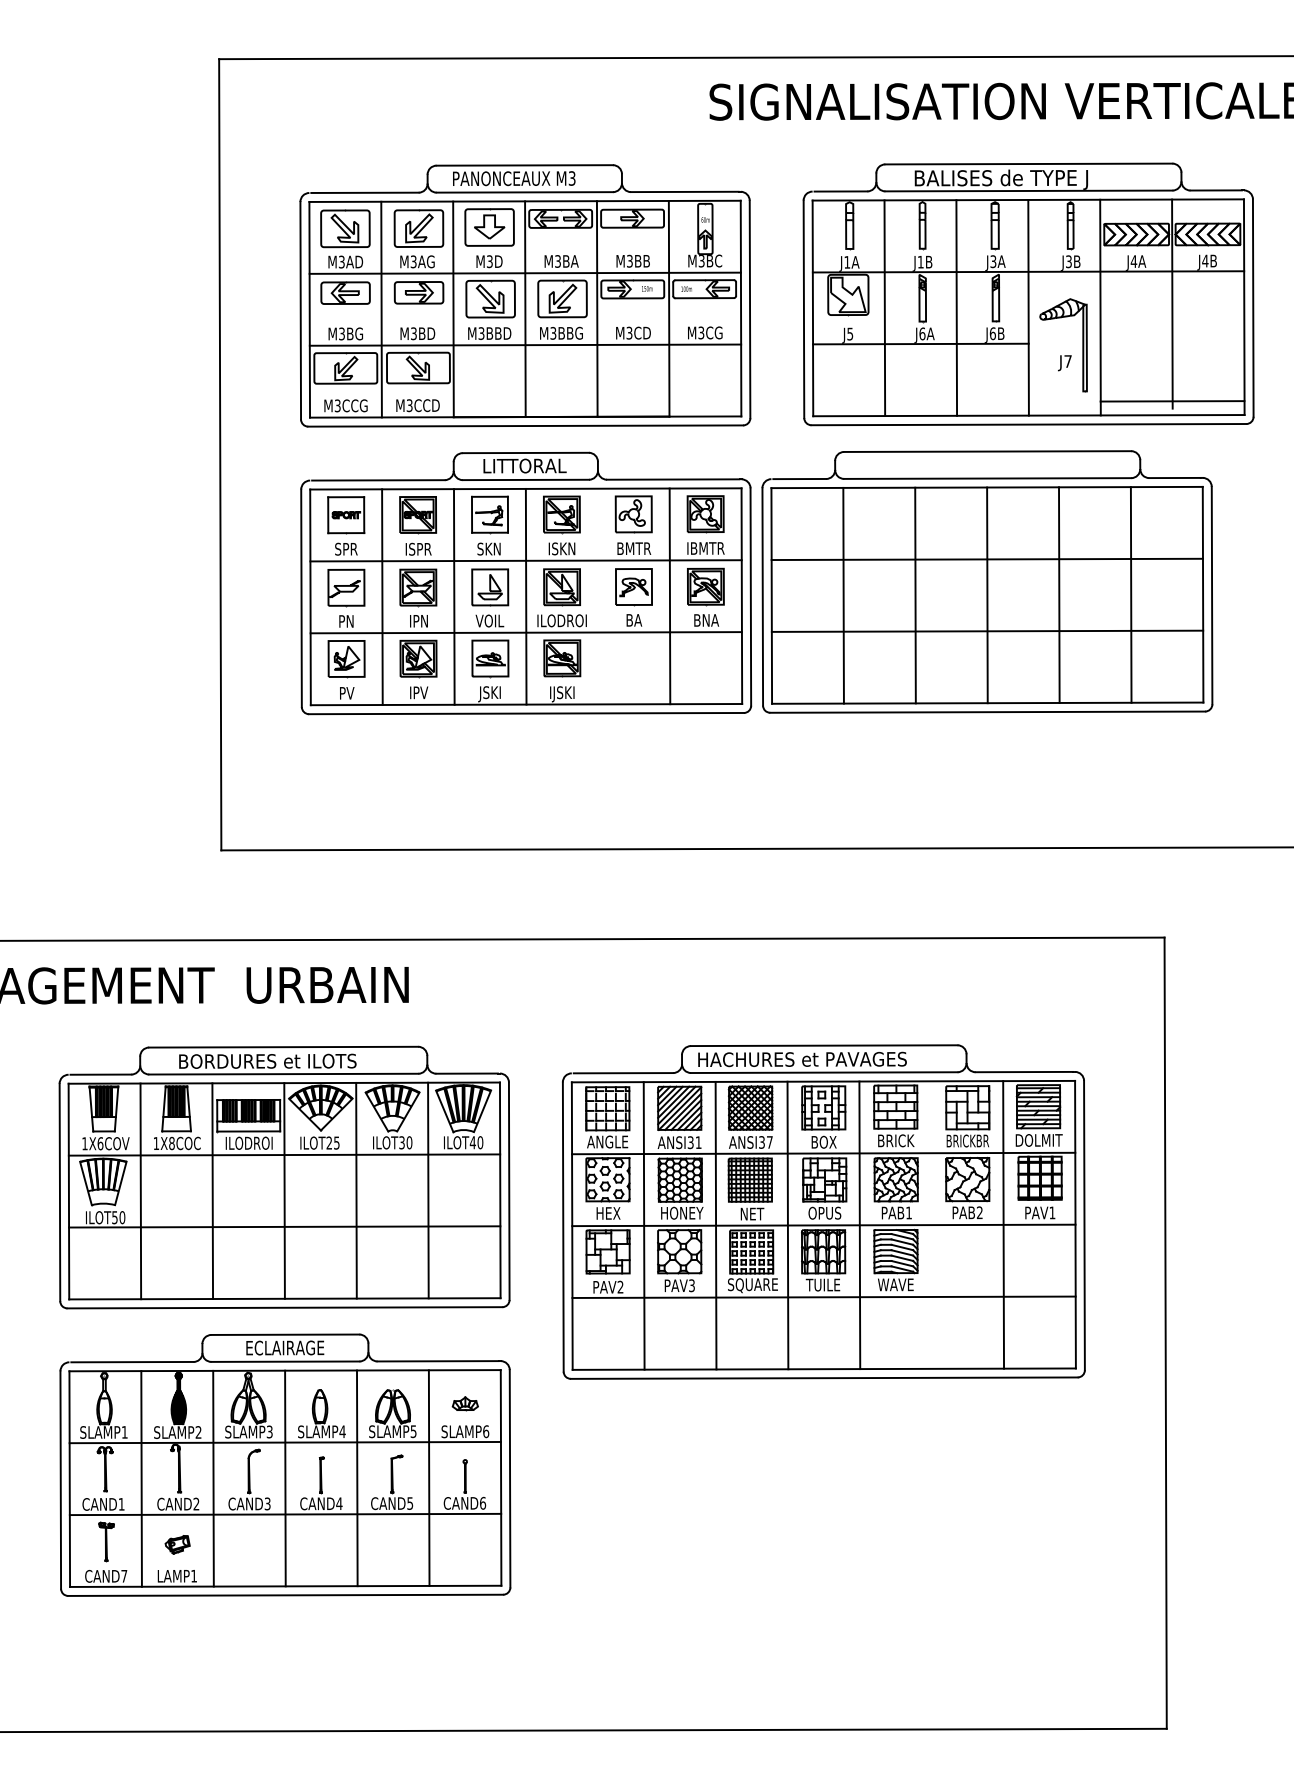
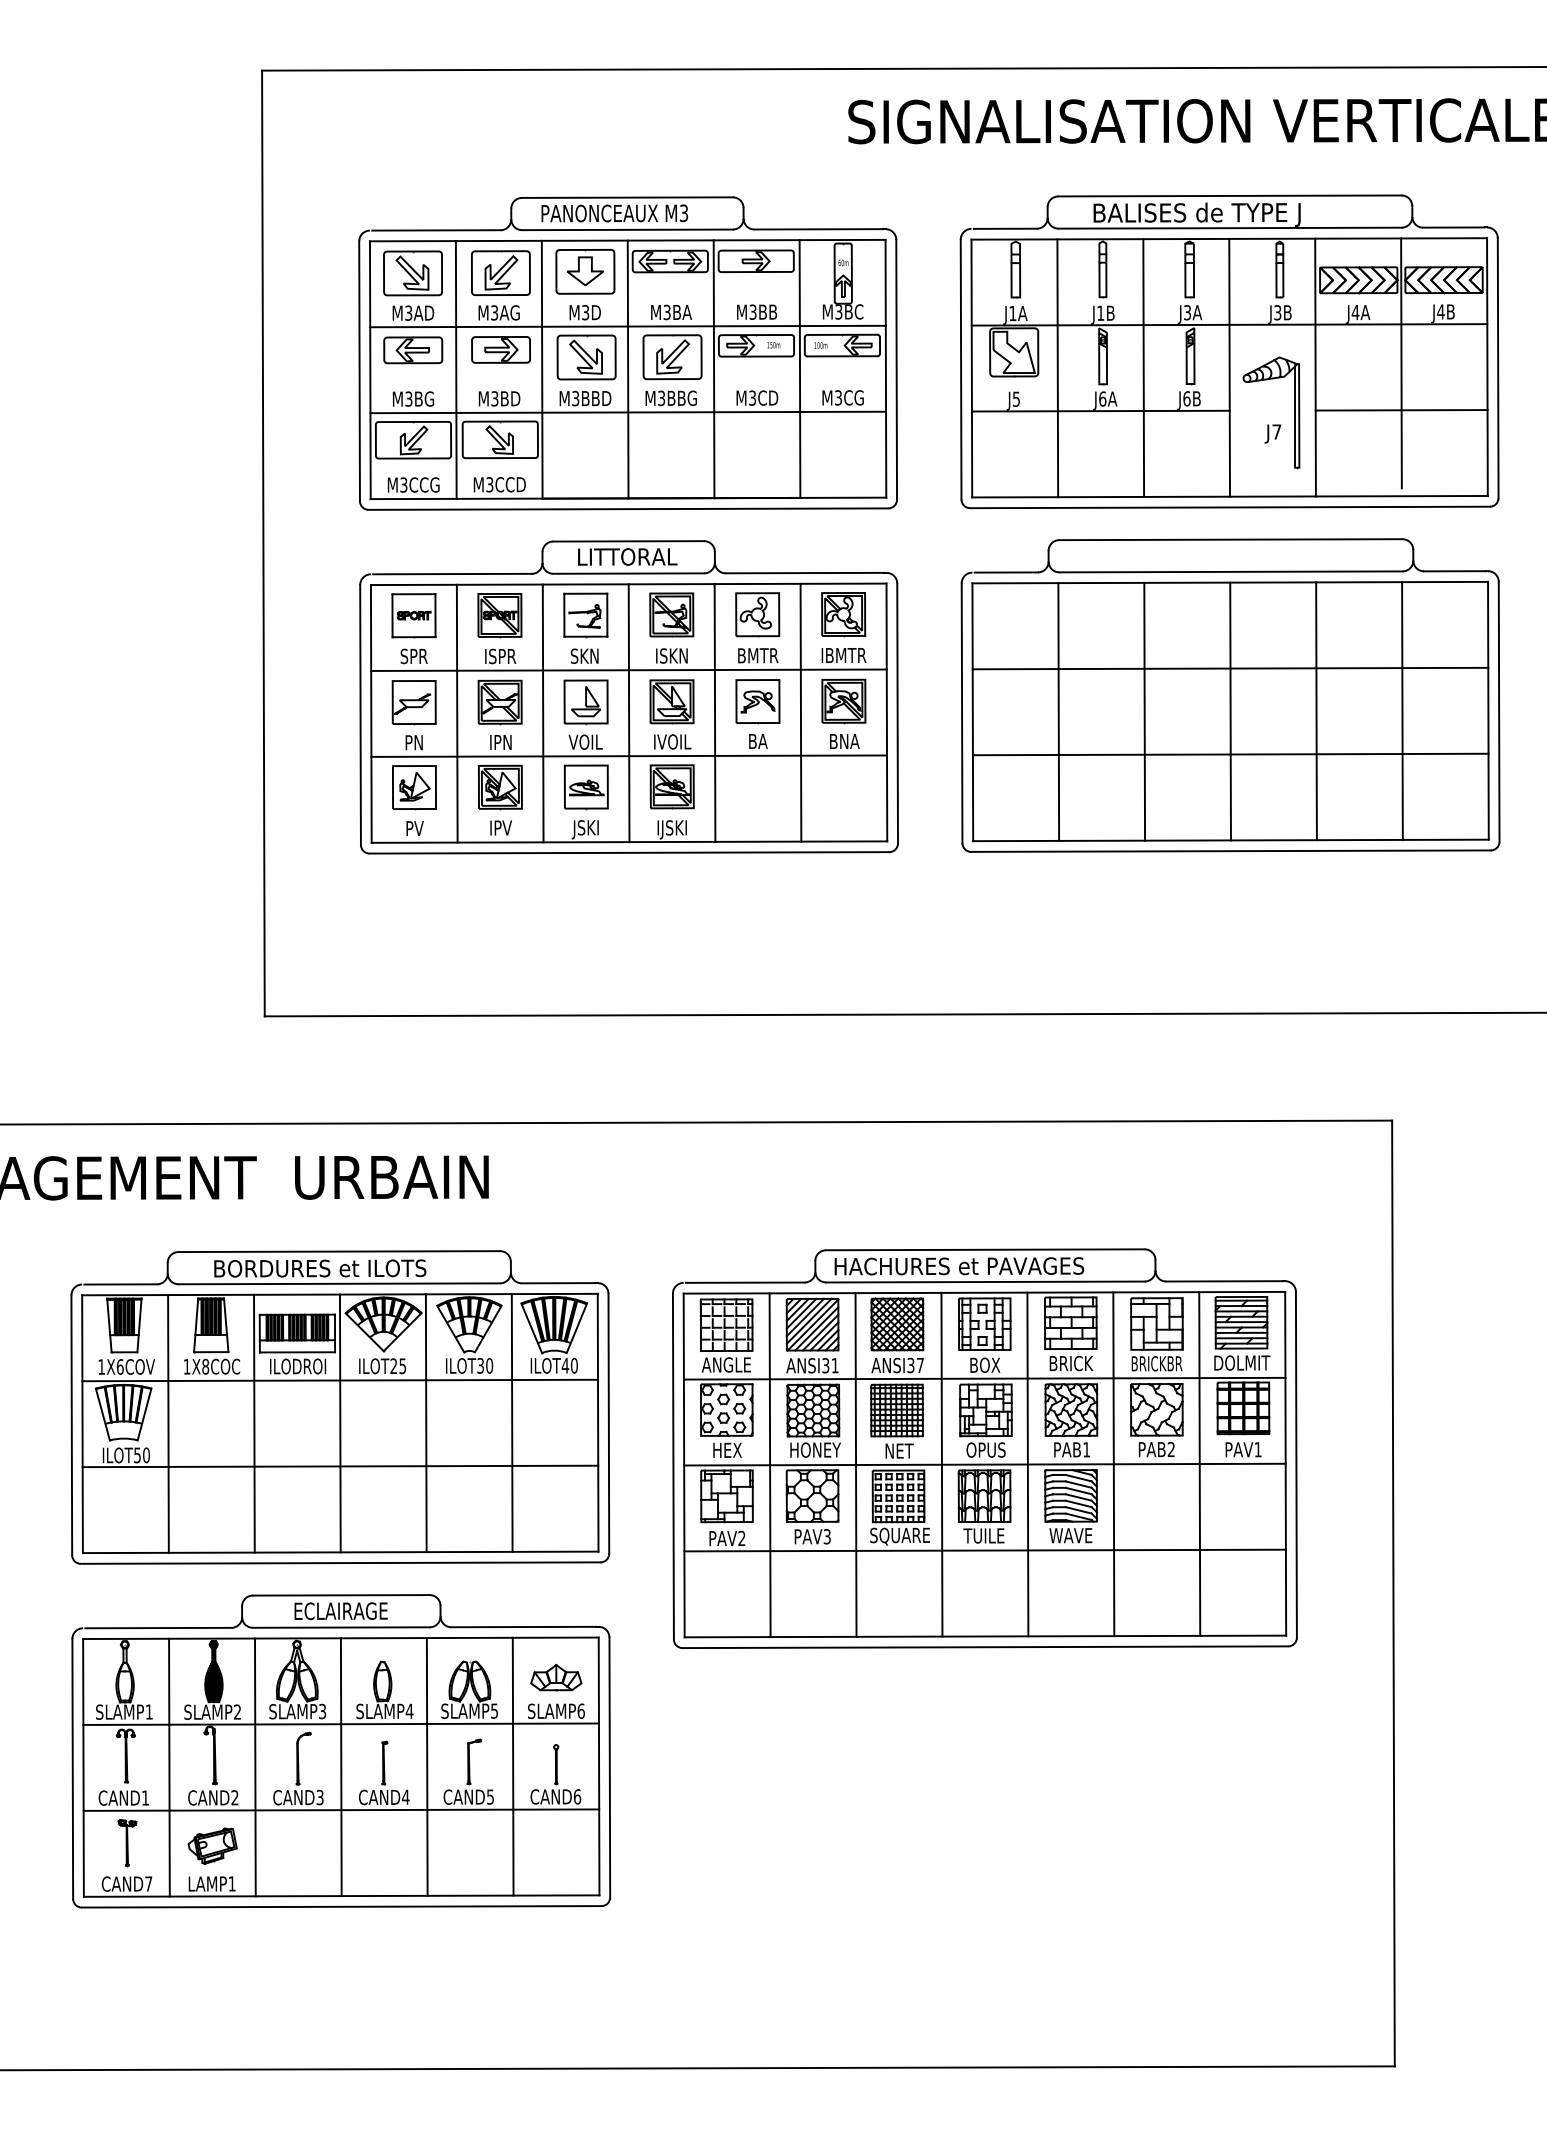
line: (1172, 401) -> (1401, 410), moved
part: (987, 581) -> (1230, 694), moved
line: (597, 596) -> (714, 712), added
text: (561, 620) -> (671, 741), ILODROI -> IVOIL
line: (931, 1224) -> (1113, 1463), added
part: (465, 1403) -> (556, 1677), size x1.67
part: (177, 1544) -> (212, 1846), size x1.67

